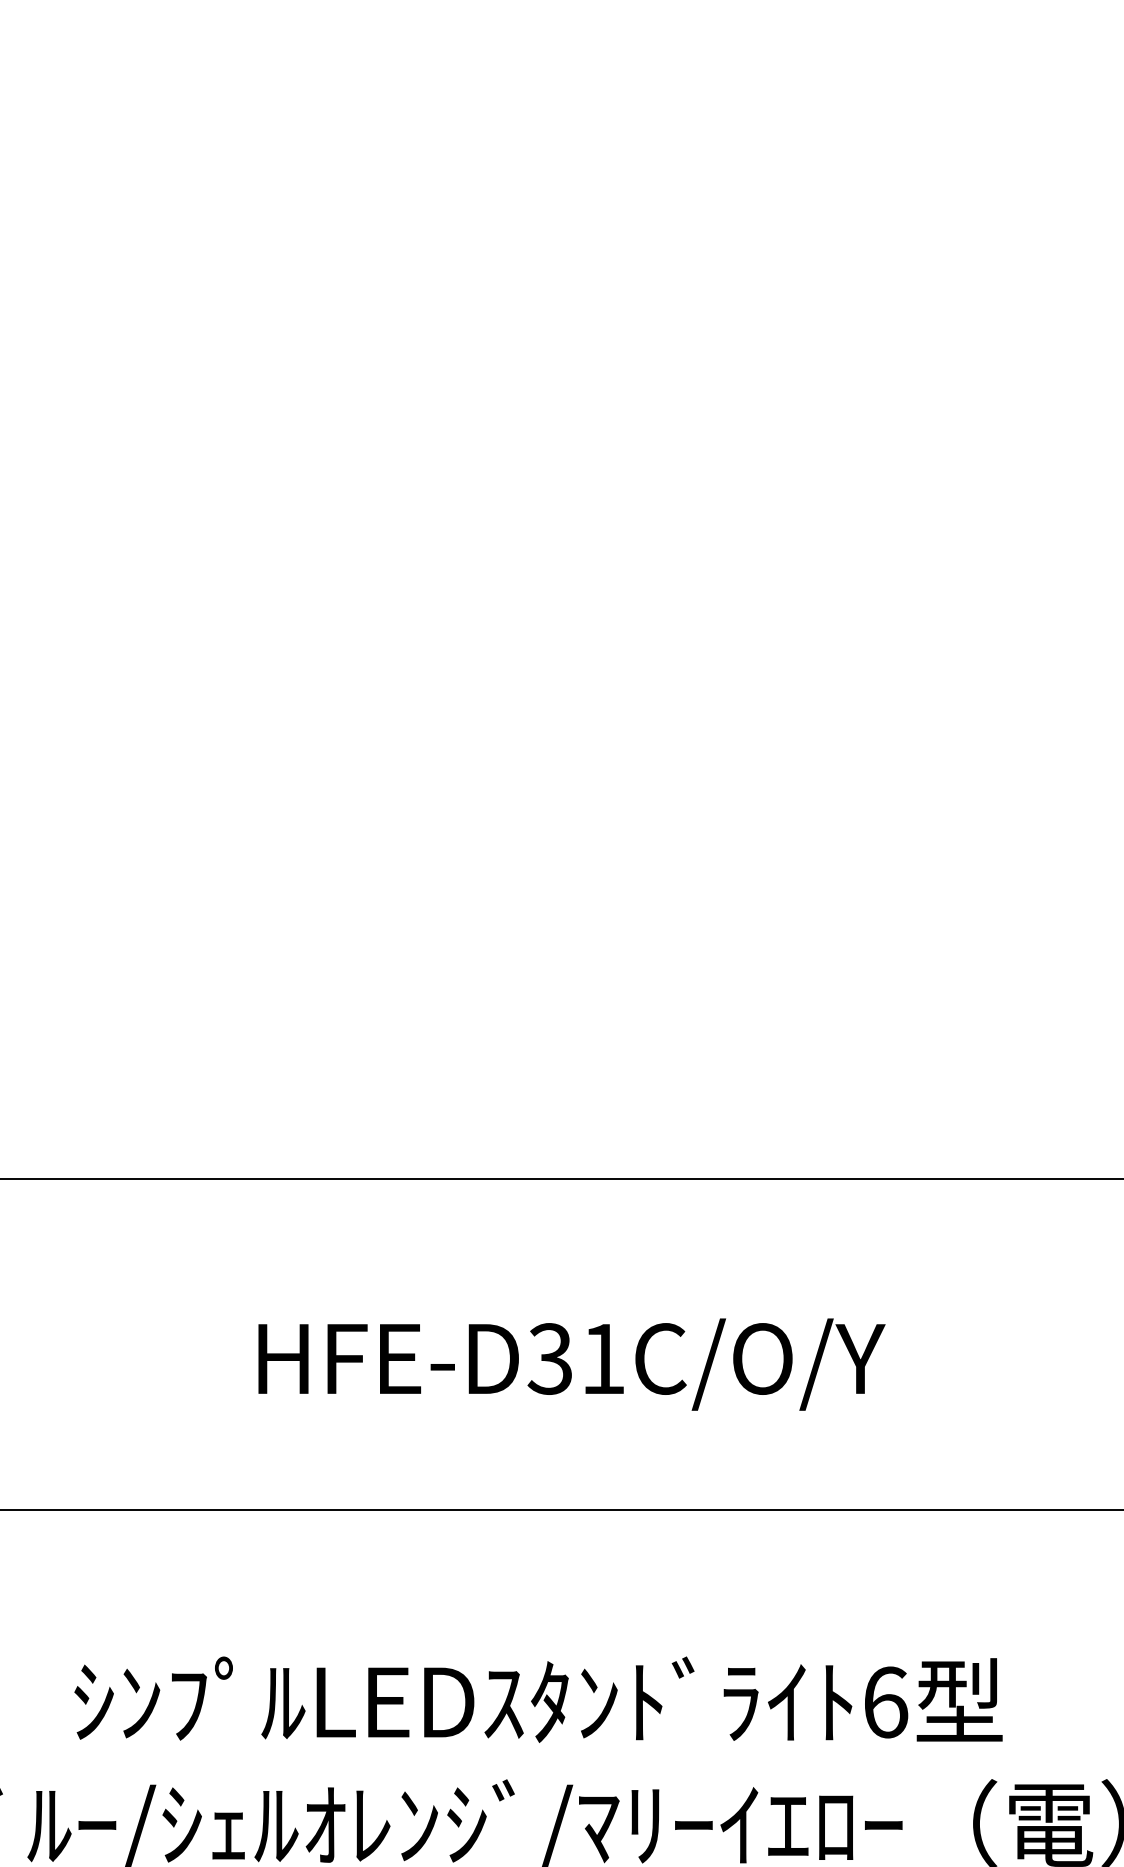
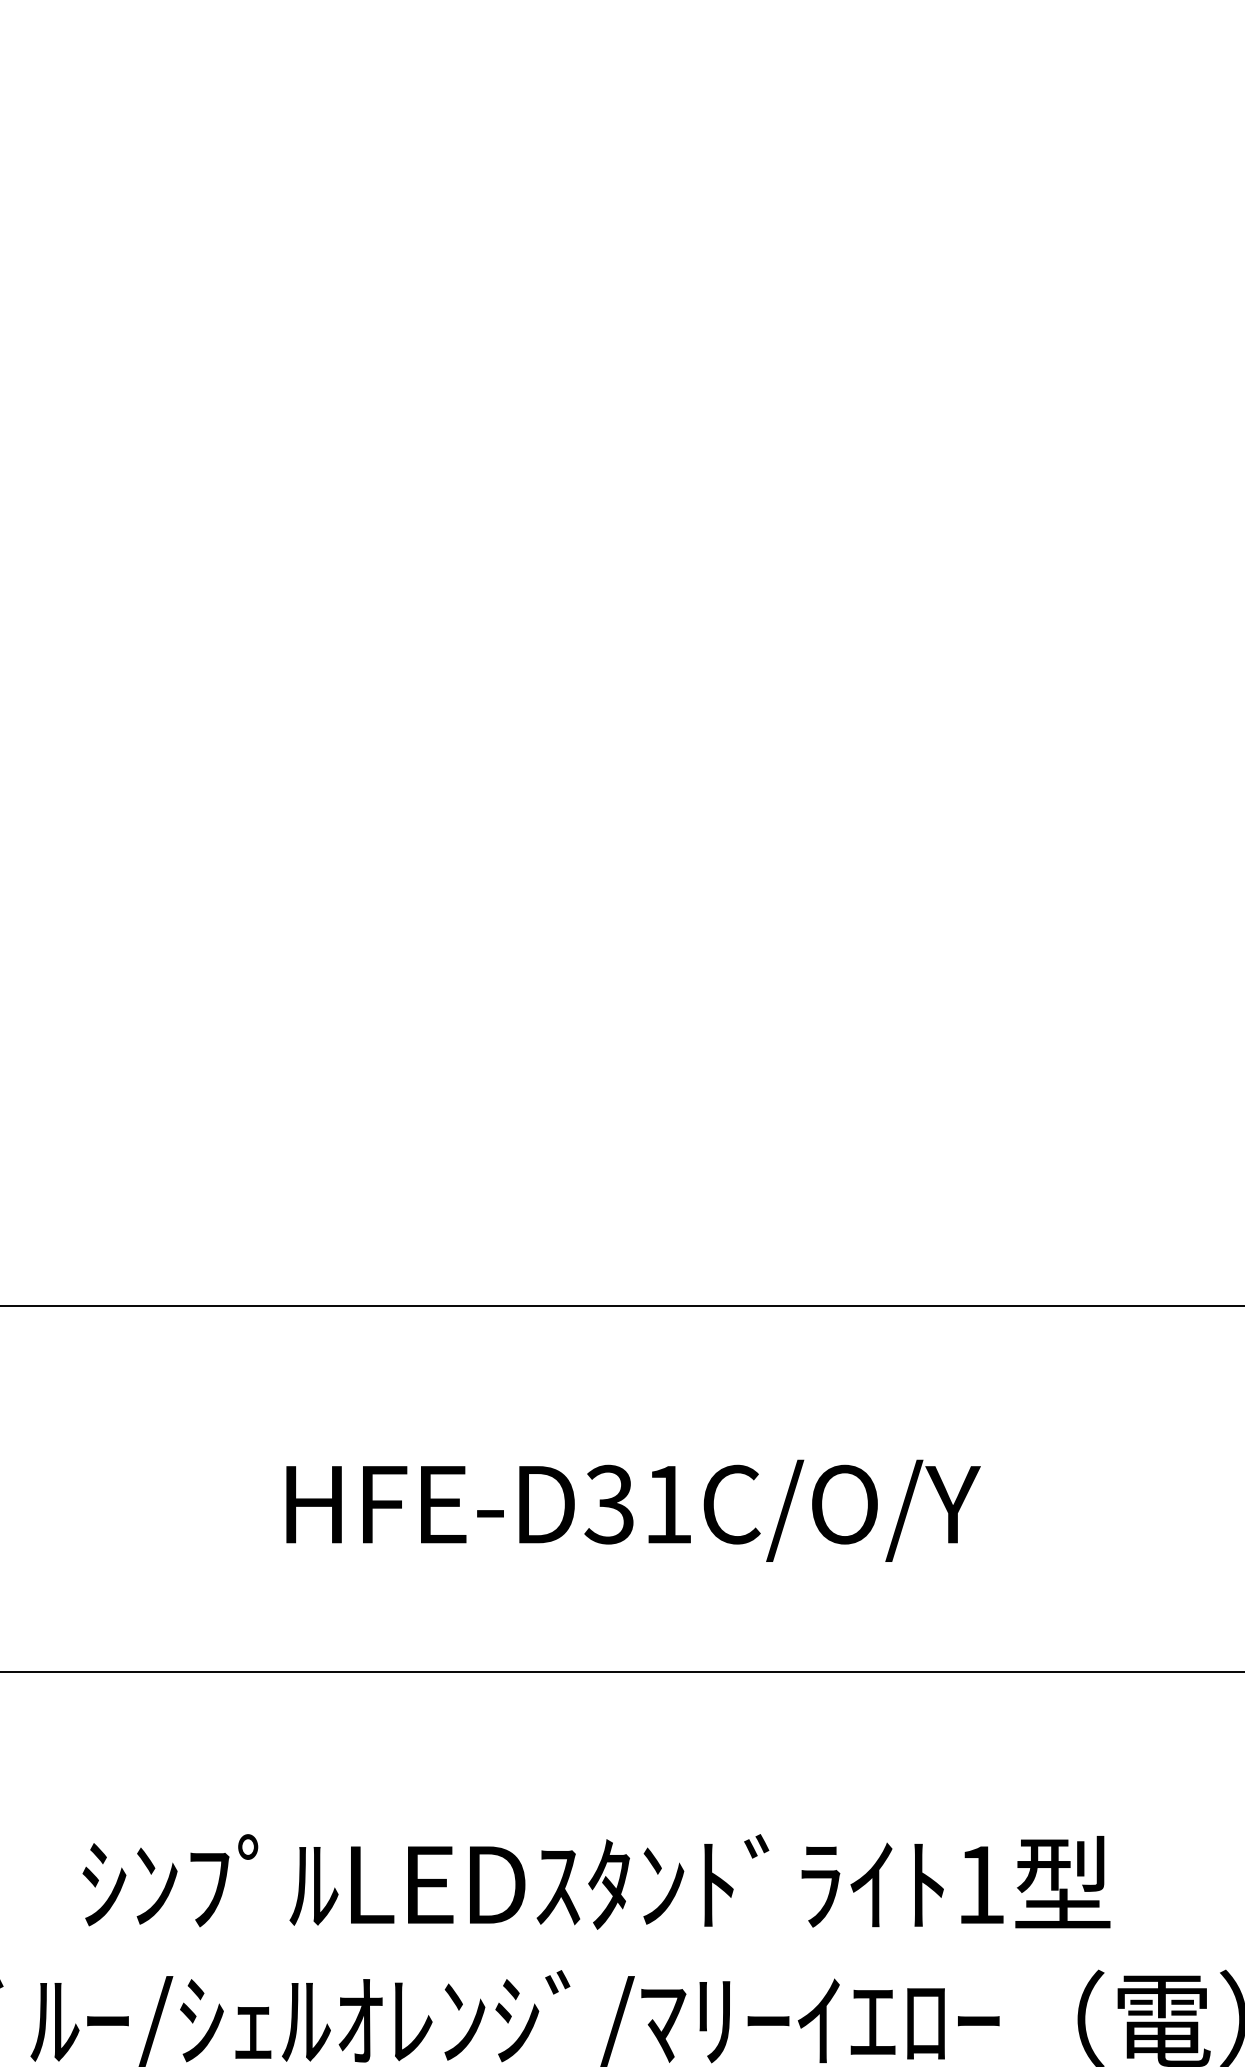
text: (886, 1702) -> (981, 1885), 6 -> 1

